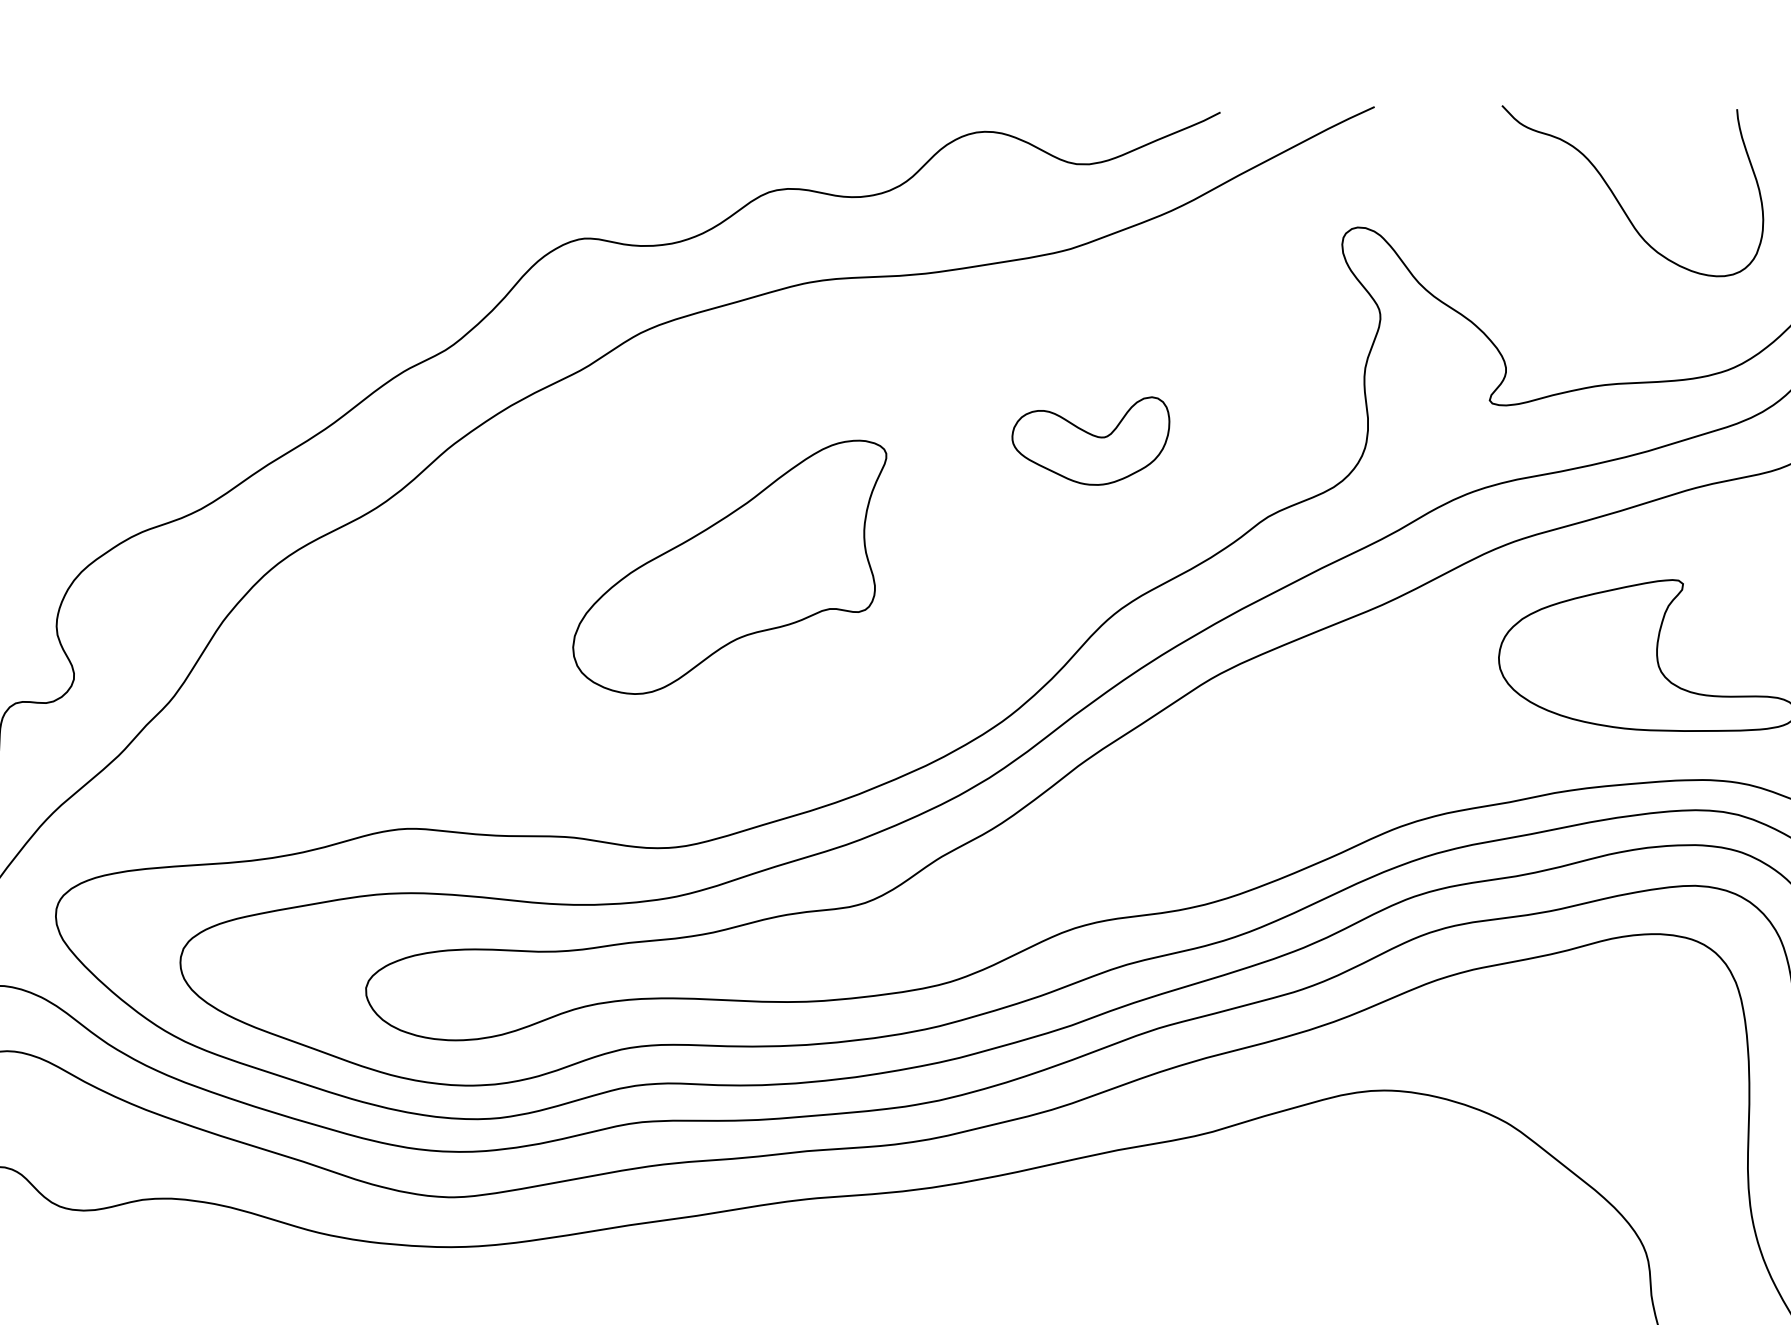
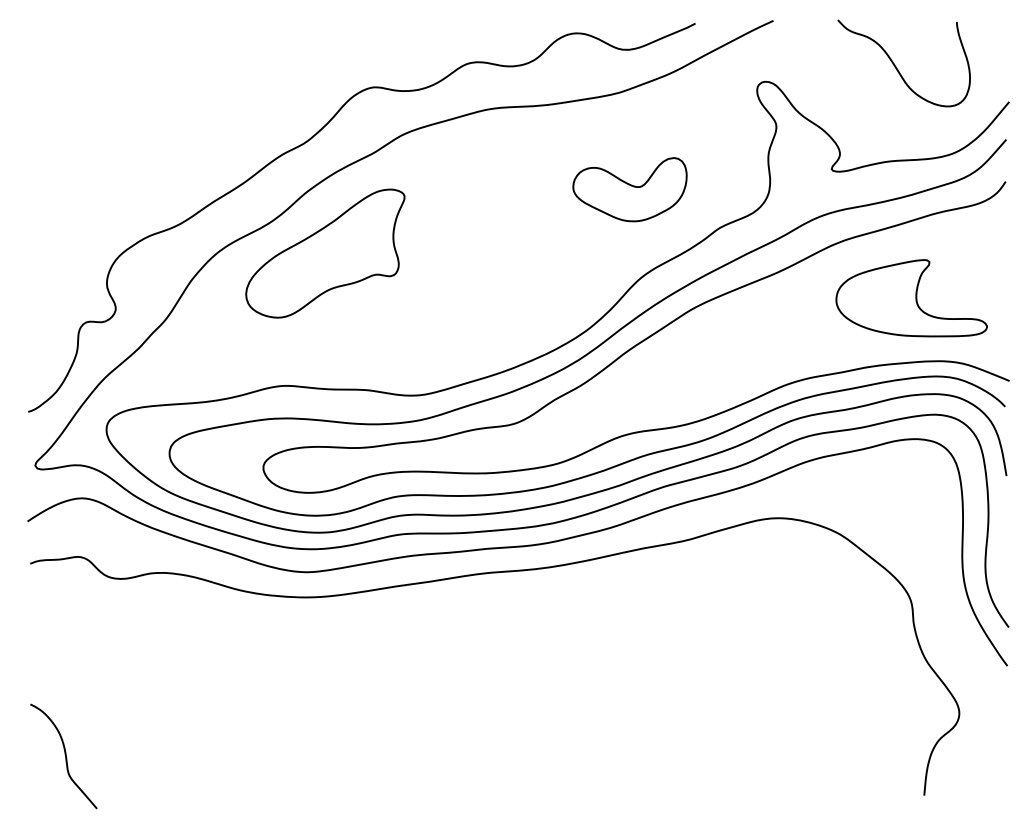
part: (1089, 440) -> (629, 189), size x1.43
part: (730, 567) -> (325, 253), moved

